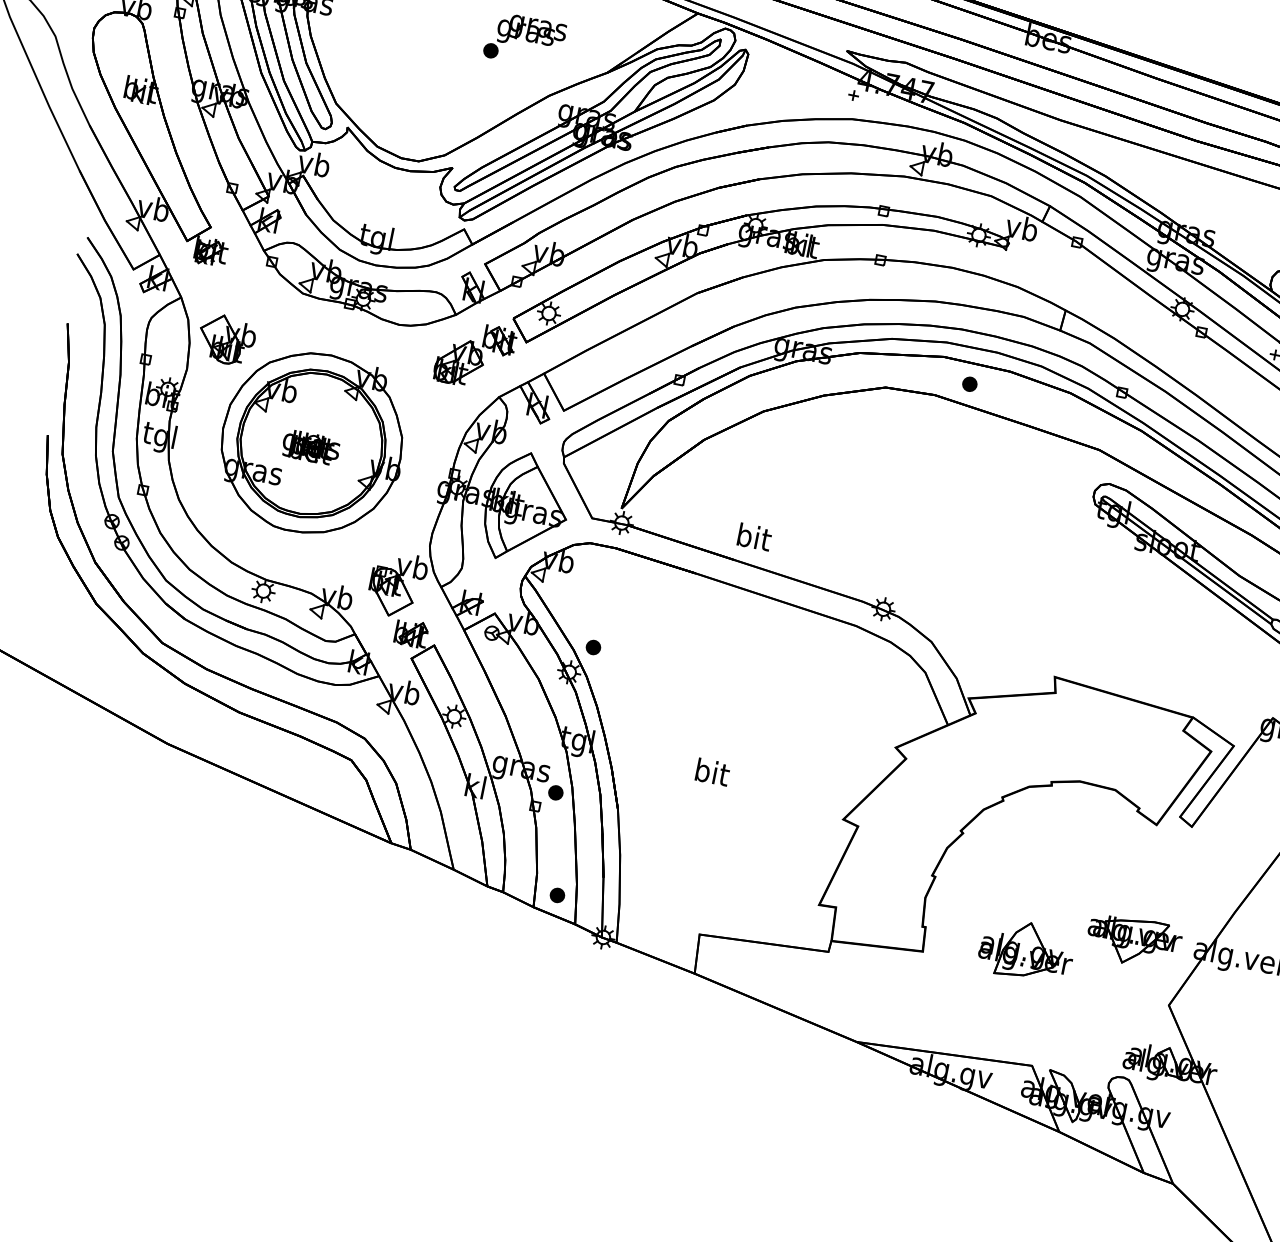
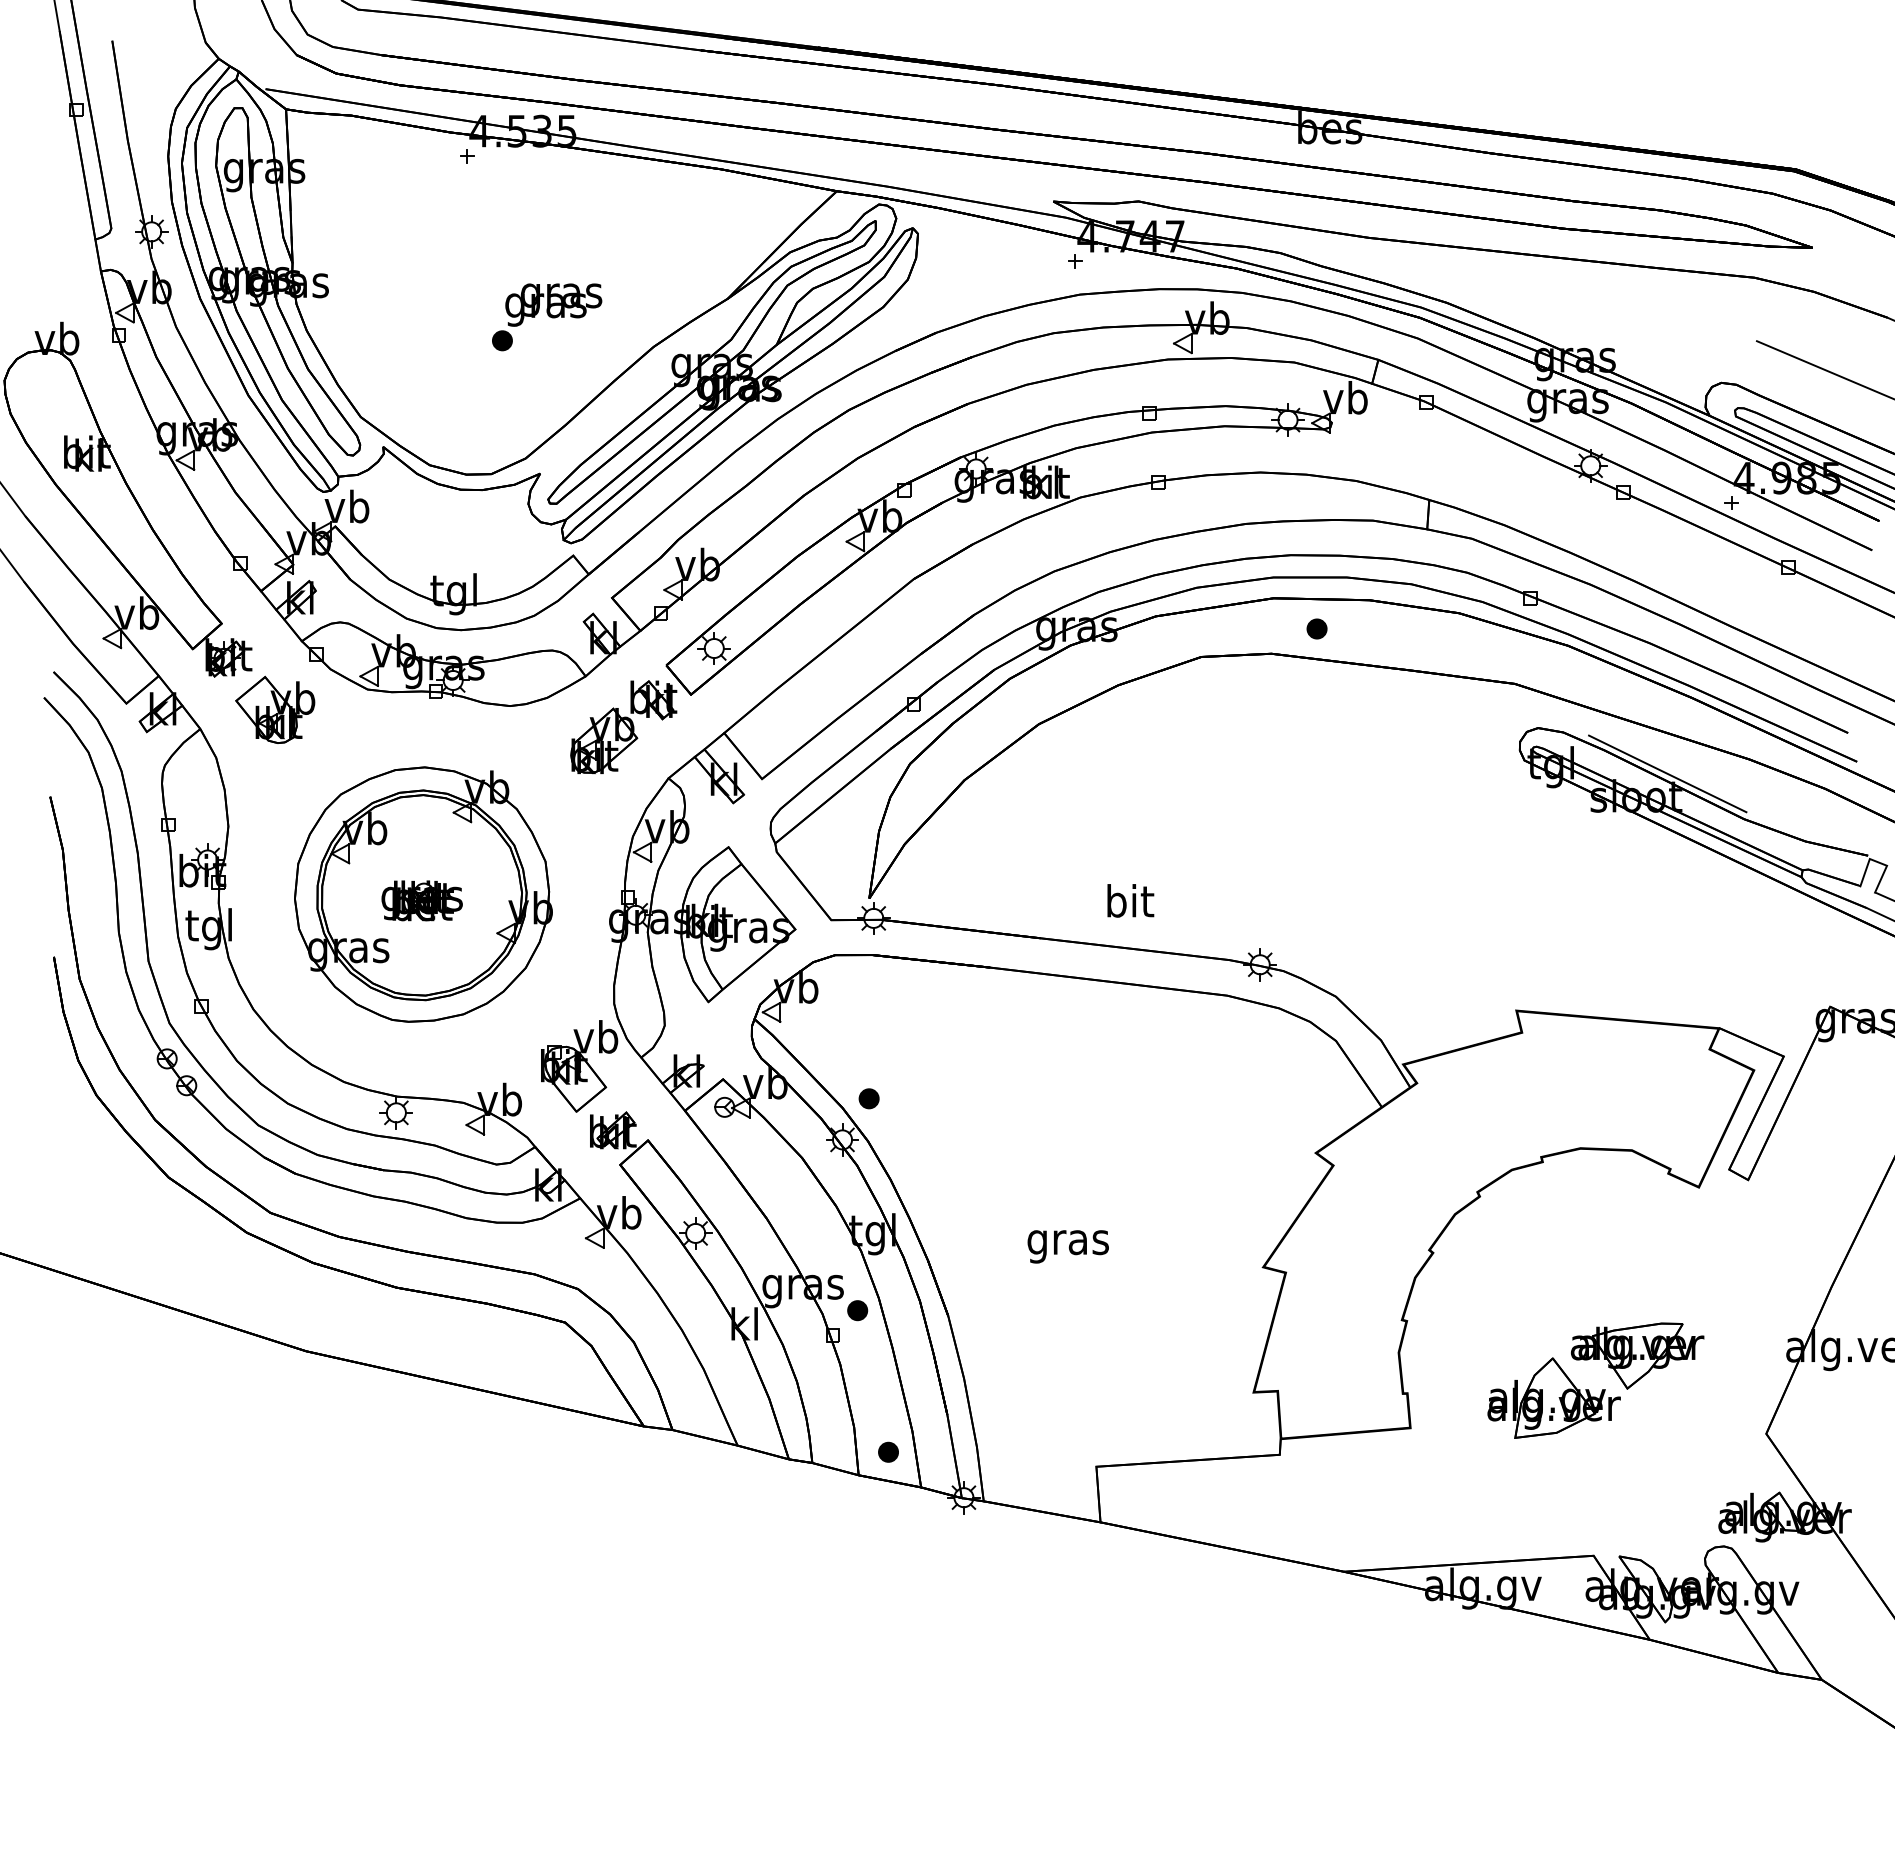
part: (525, 40) -> (547, 317), moved
part: (227, 339) -> (275, 709), moved
line: (1192, 533) -> (1667, 773), added
text: (754, 536) -> (1130, 900), moved
text: (710, 774) -> (1067, 1242), bit -> gras
part: (1133, 941) -> (1637, 1355), moved

